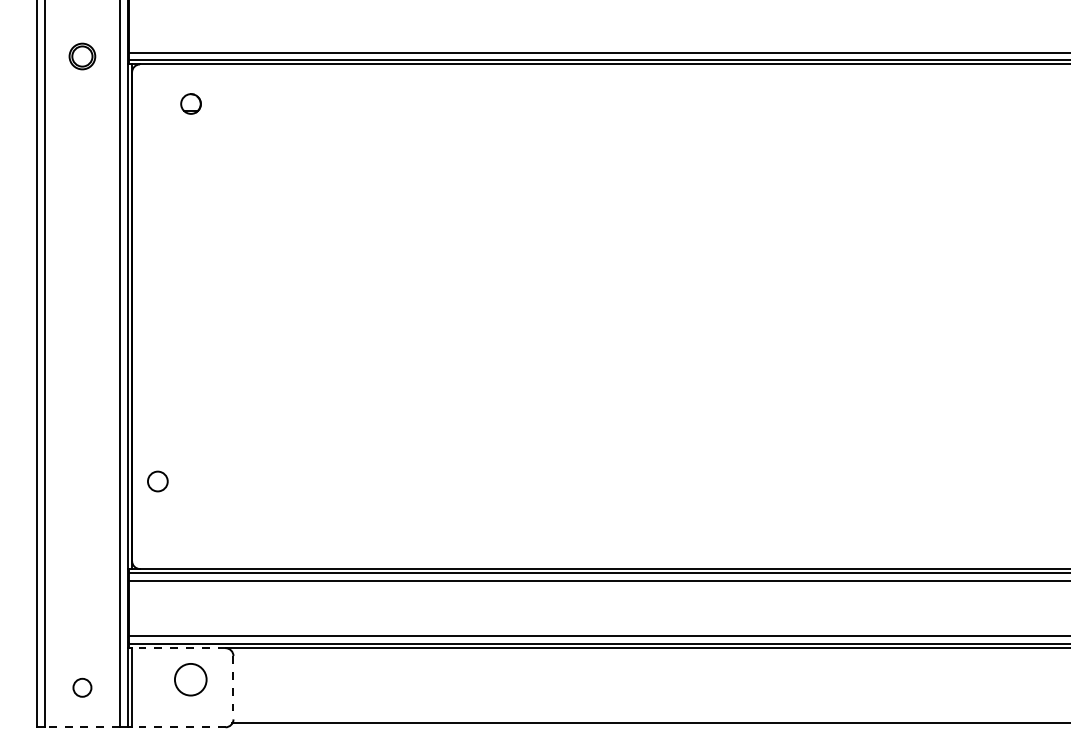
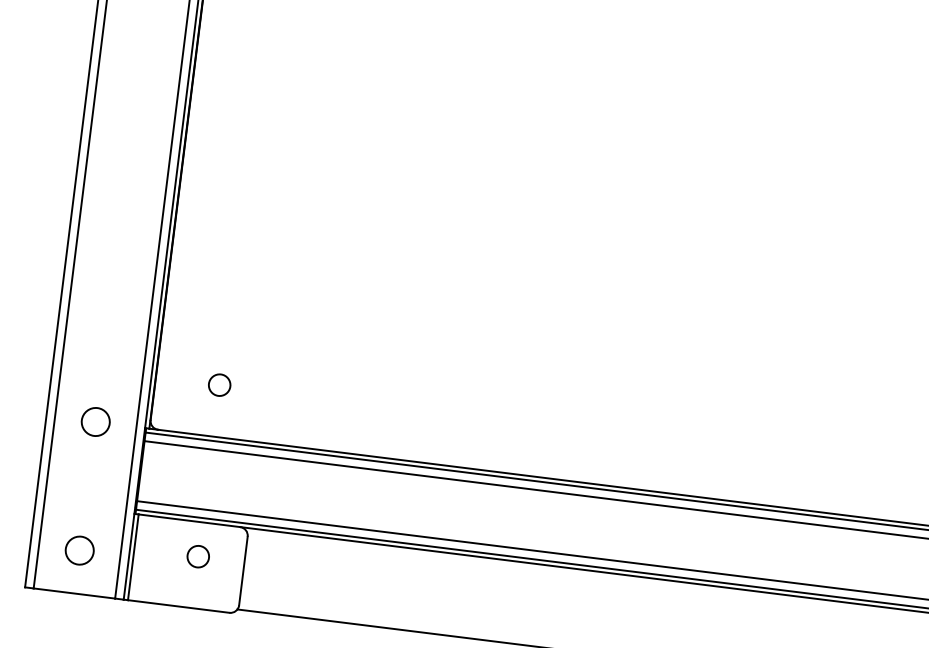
circle: (157, 481) -> (219, 385), moved
circle: (82, 568) -> (95, 421), added
line: (178, 648) -> (189, 521), dashed -> solid
circle: (190, 679) -> (197, 556), size x0.62
circle: (82, 687) -> (79, 550), size x1.43
line: (233, 687) -> (243, 570), dashed -> solid
line: (82, 727) -> (74, 593), dashed -> solid
line: (178, 727) -> (178, 606), dashed -> solid

